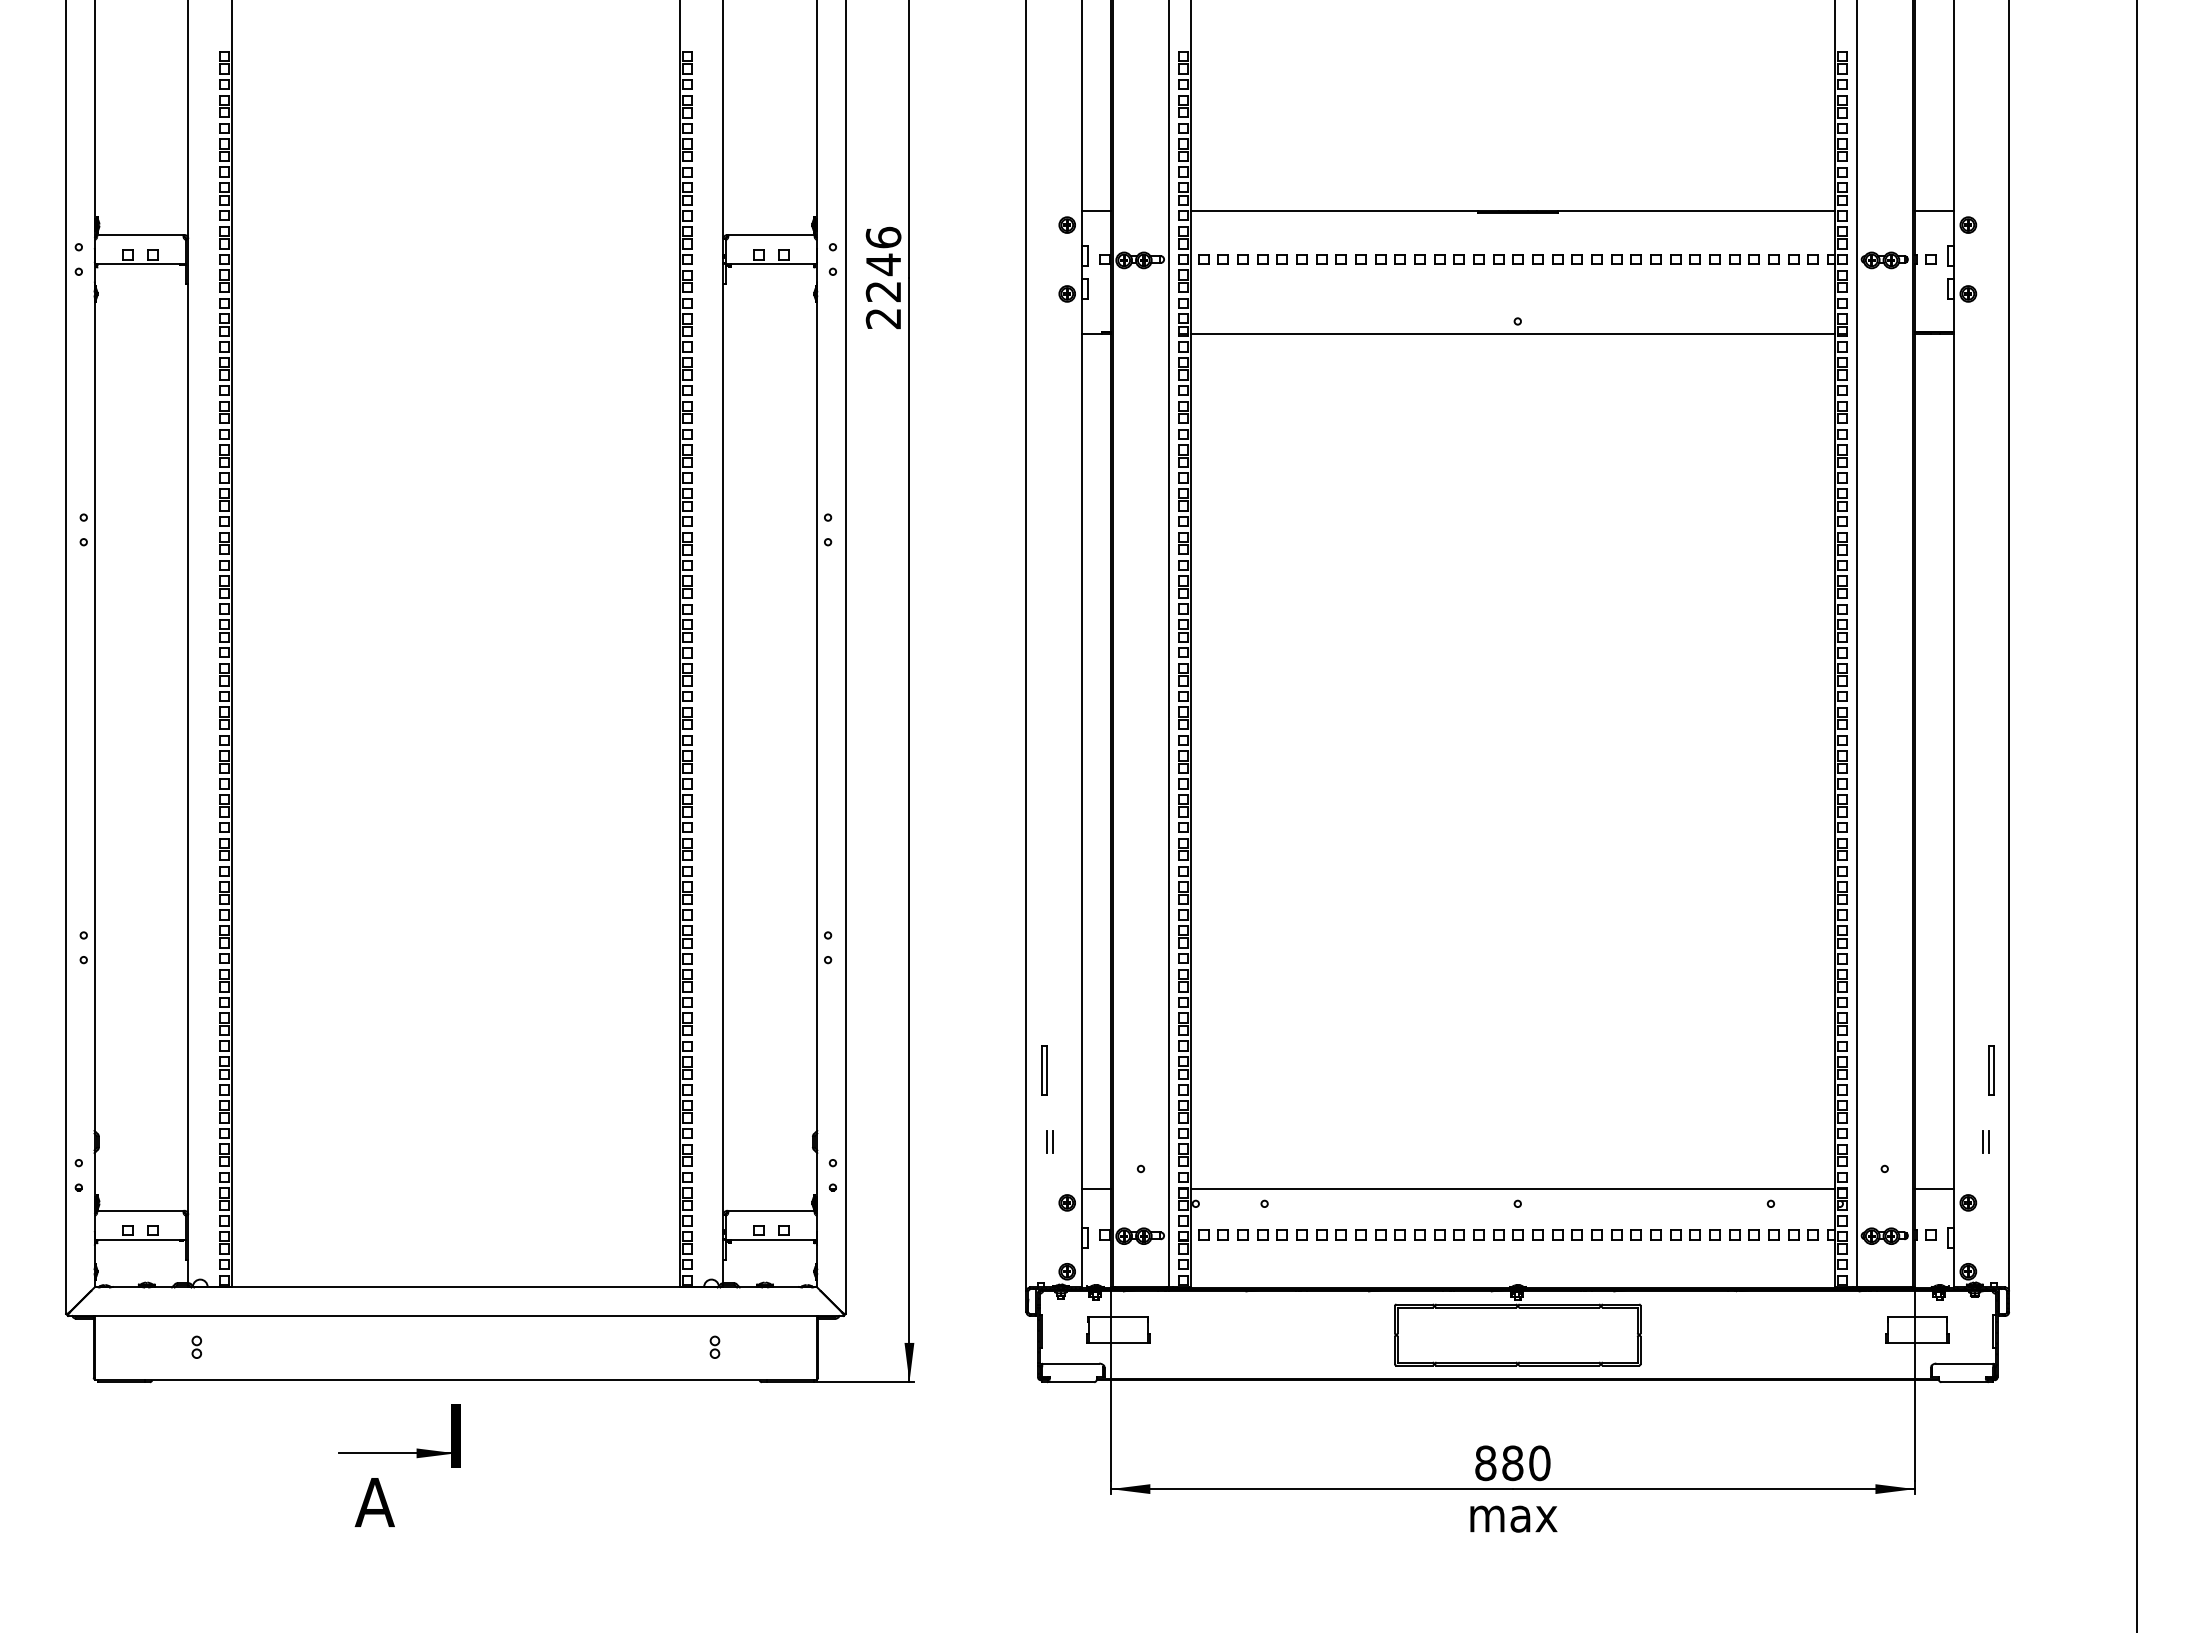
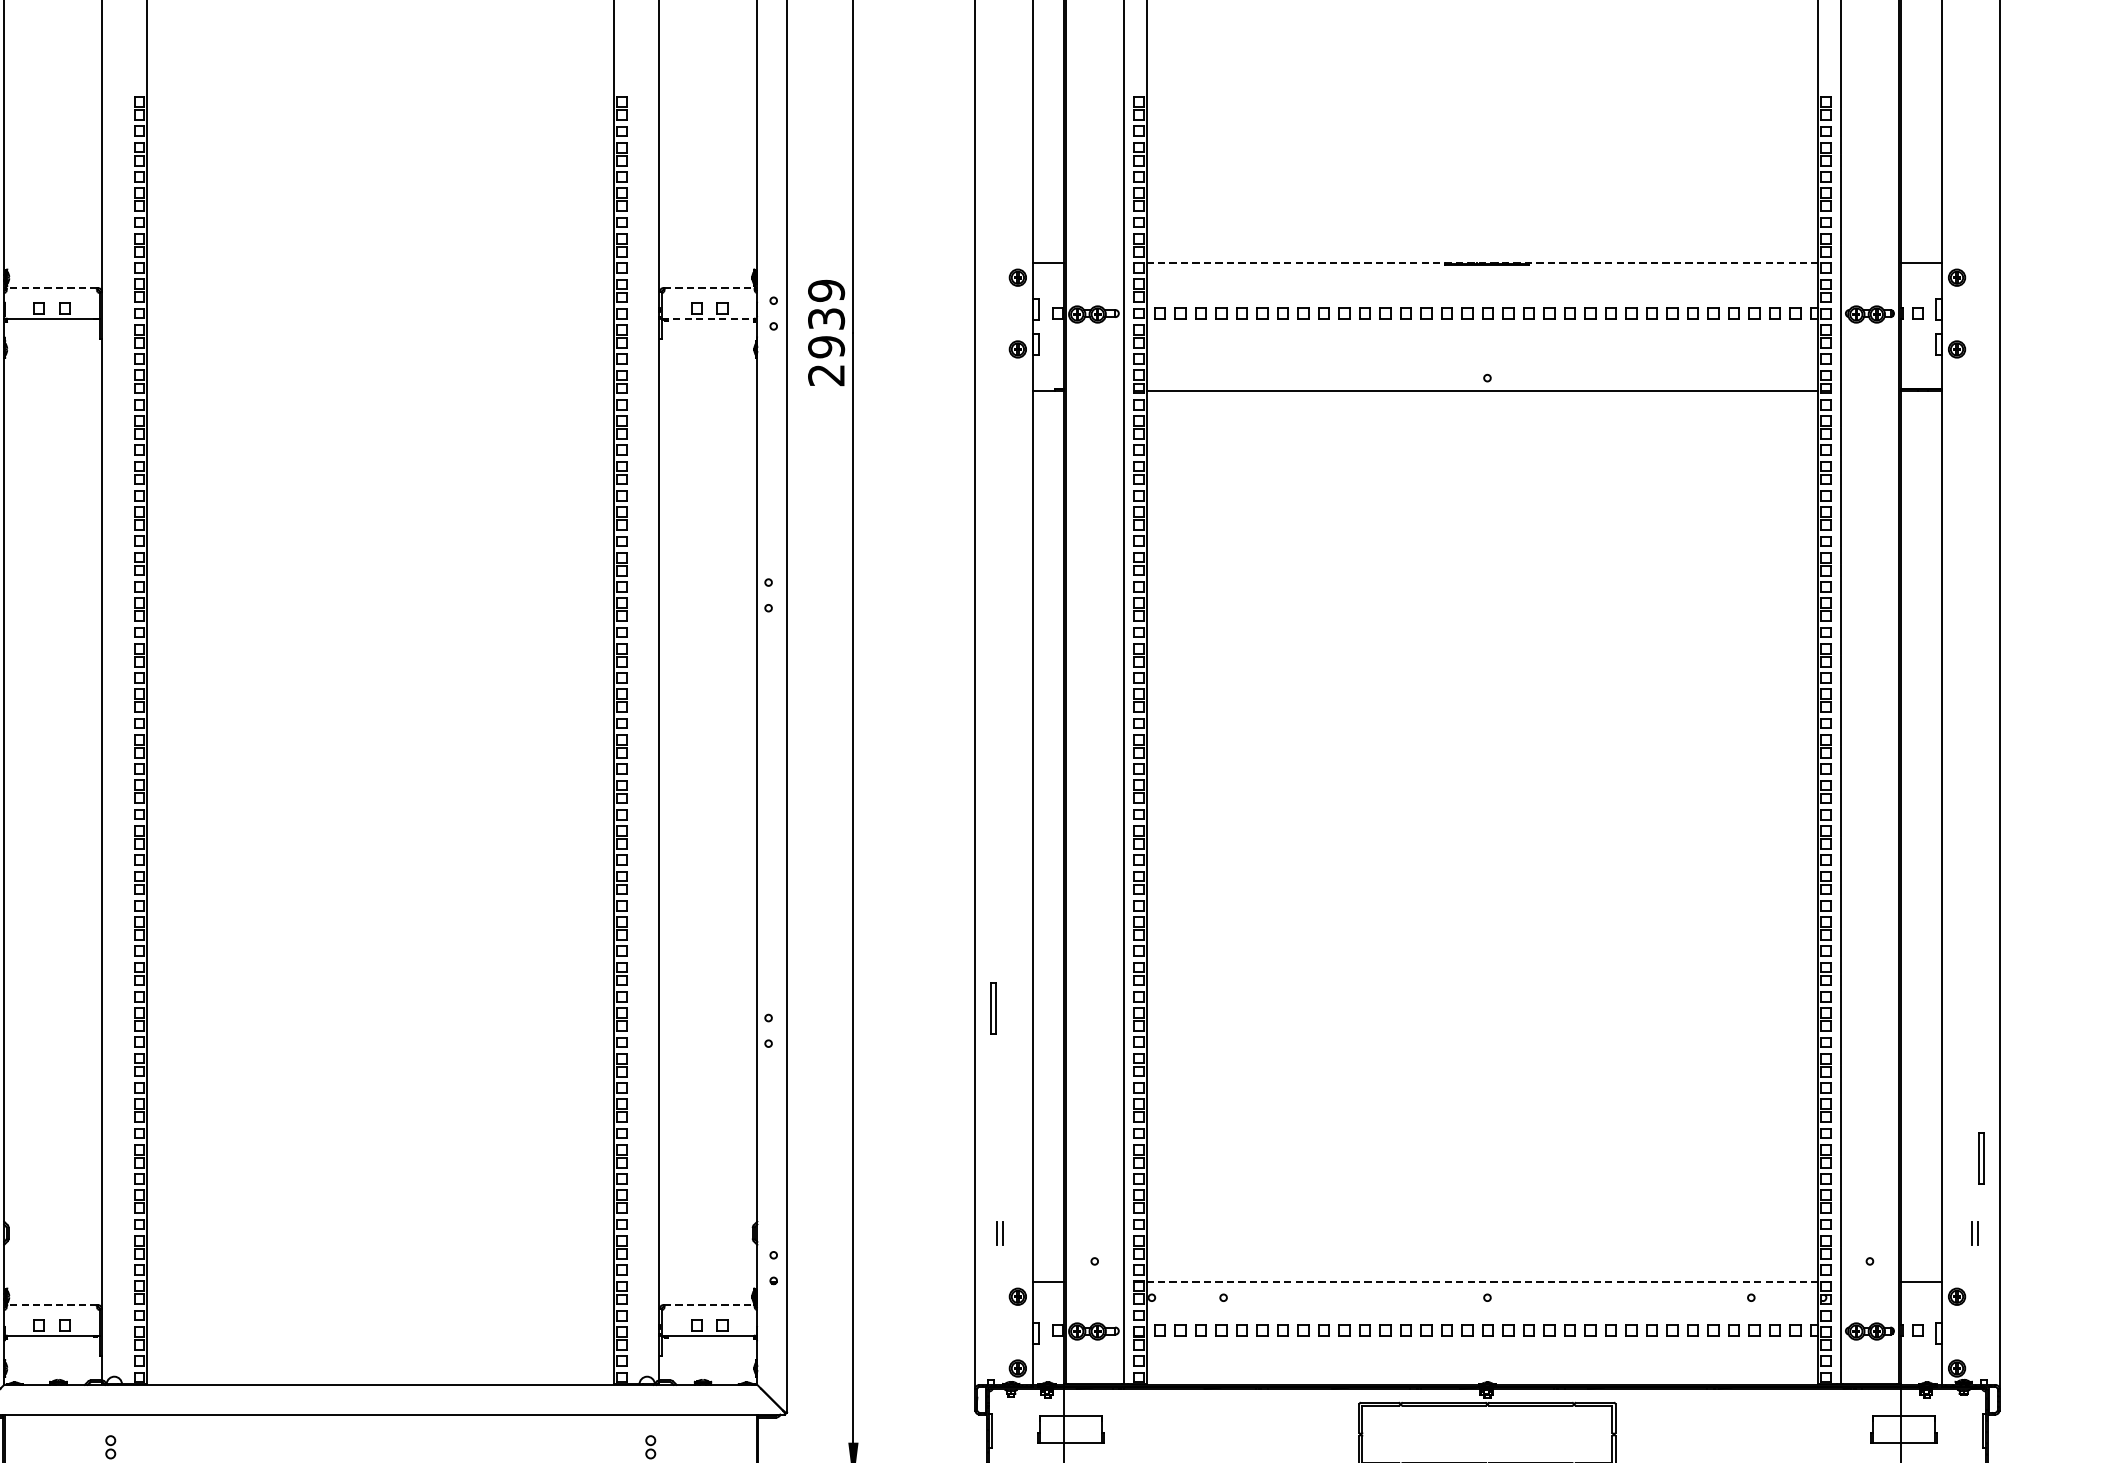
line: (1513, 210) -> (1482, 262), solid -> dashed
line: (140, 234) -> (52, 287), solid -> dashed
line: (771, 234) -> (709, 287), solid -> dashed
line: (771, 264) -> (709, 318), solid -> dashed
text: (883, 264) -> (826, 318), 2246 -> 2939
part: (1044, 1070) -> (994, 1008), moved
line: (1513, 1189) -> (1482, 1282), solid -> dashed
line: (140, 1210) -> (52, 1304), solid -> dashed
line: (771, 1210) -> (709, 1304), solid -> dashed

